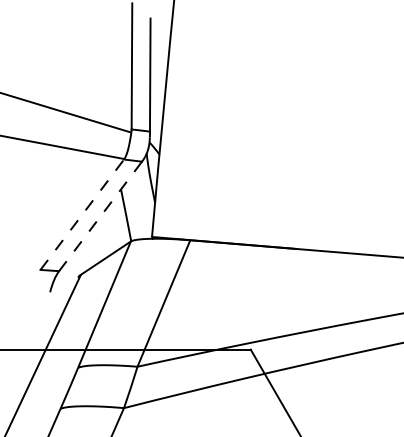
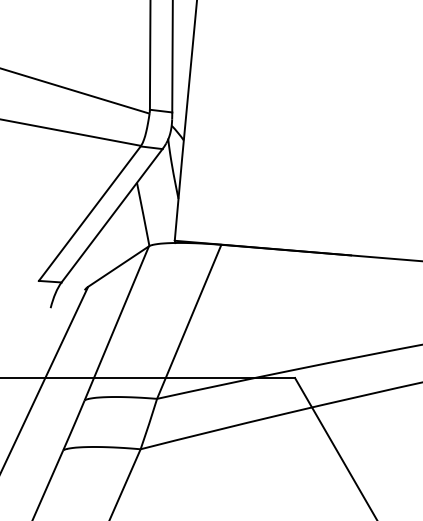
line: (82, 214) -> (90, 213), dashed -> solid
line: (100, 216) -> (111, 215), dashed -> solid

